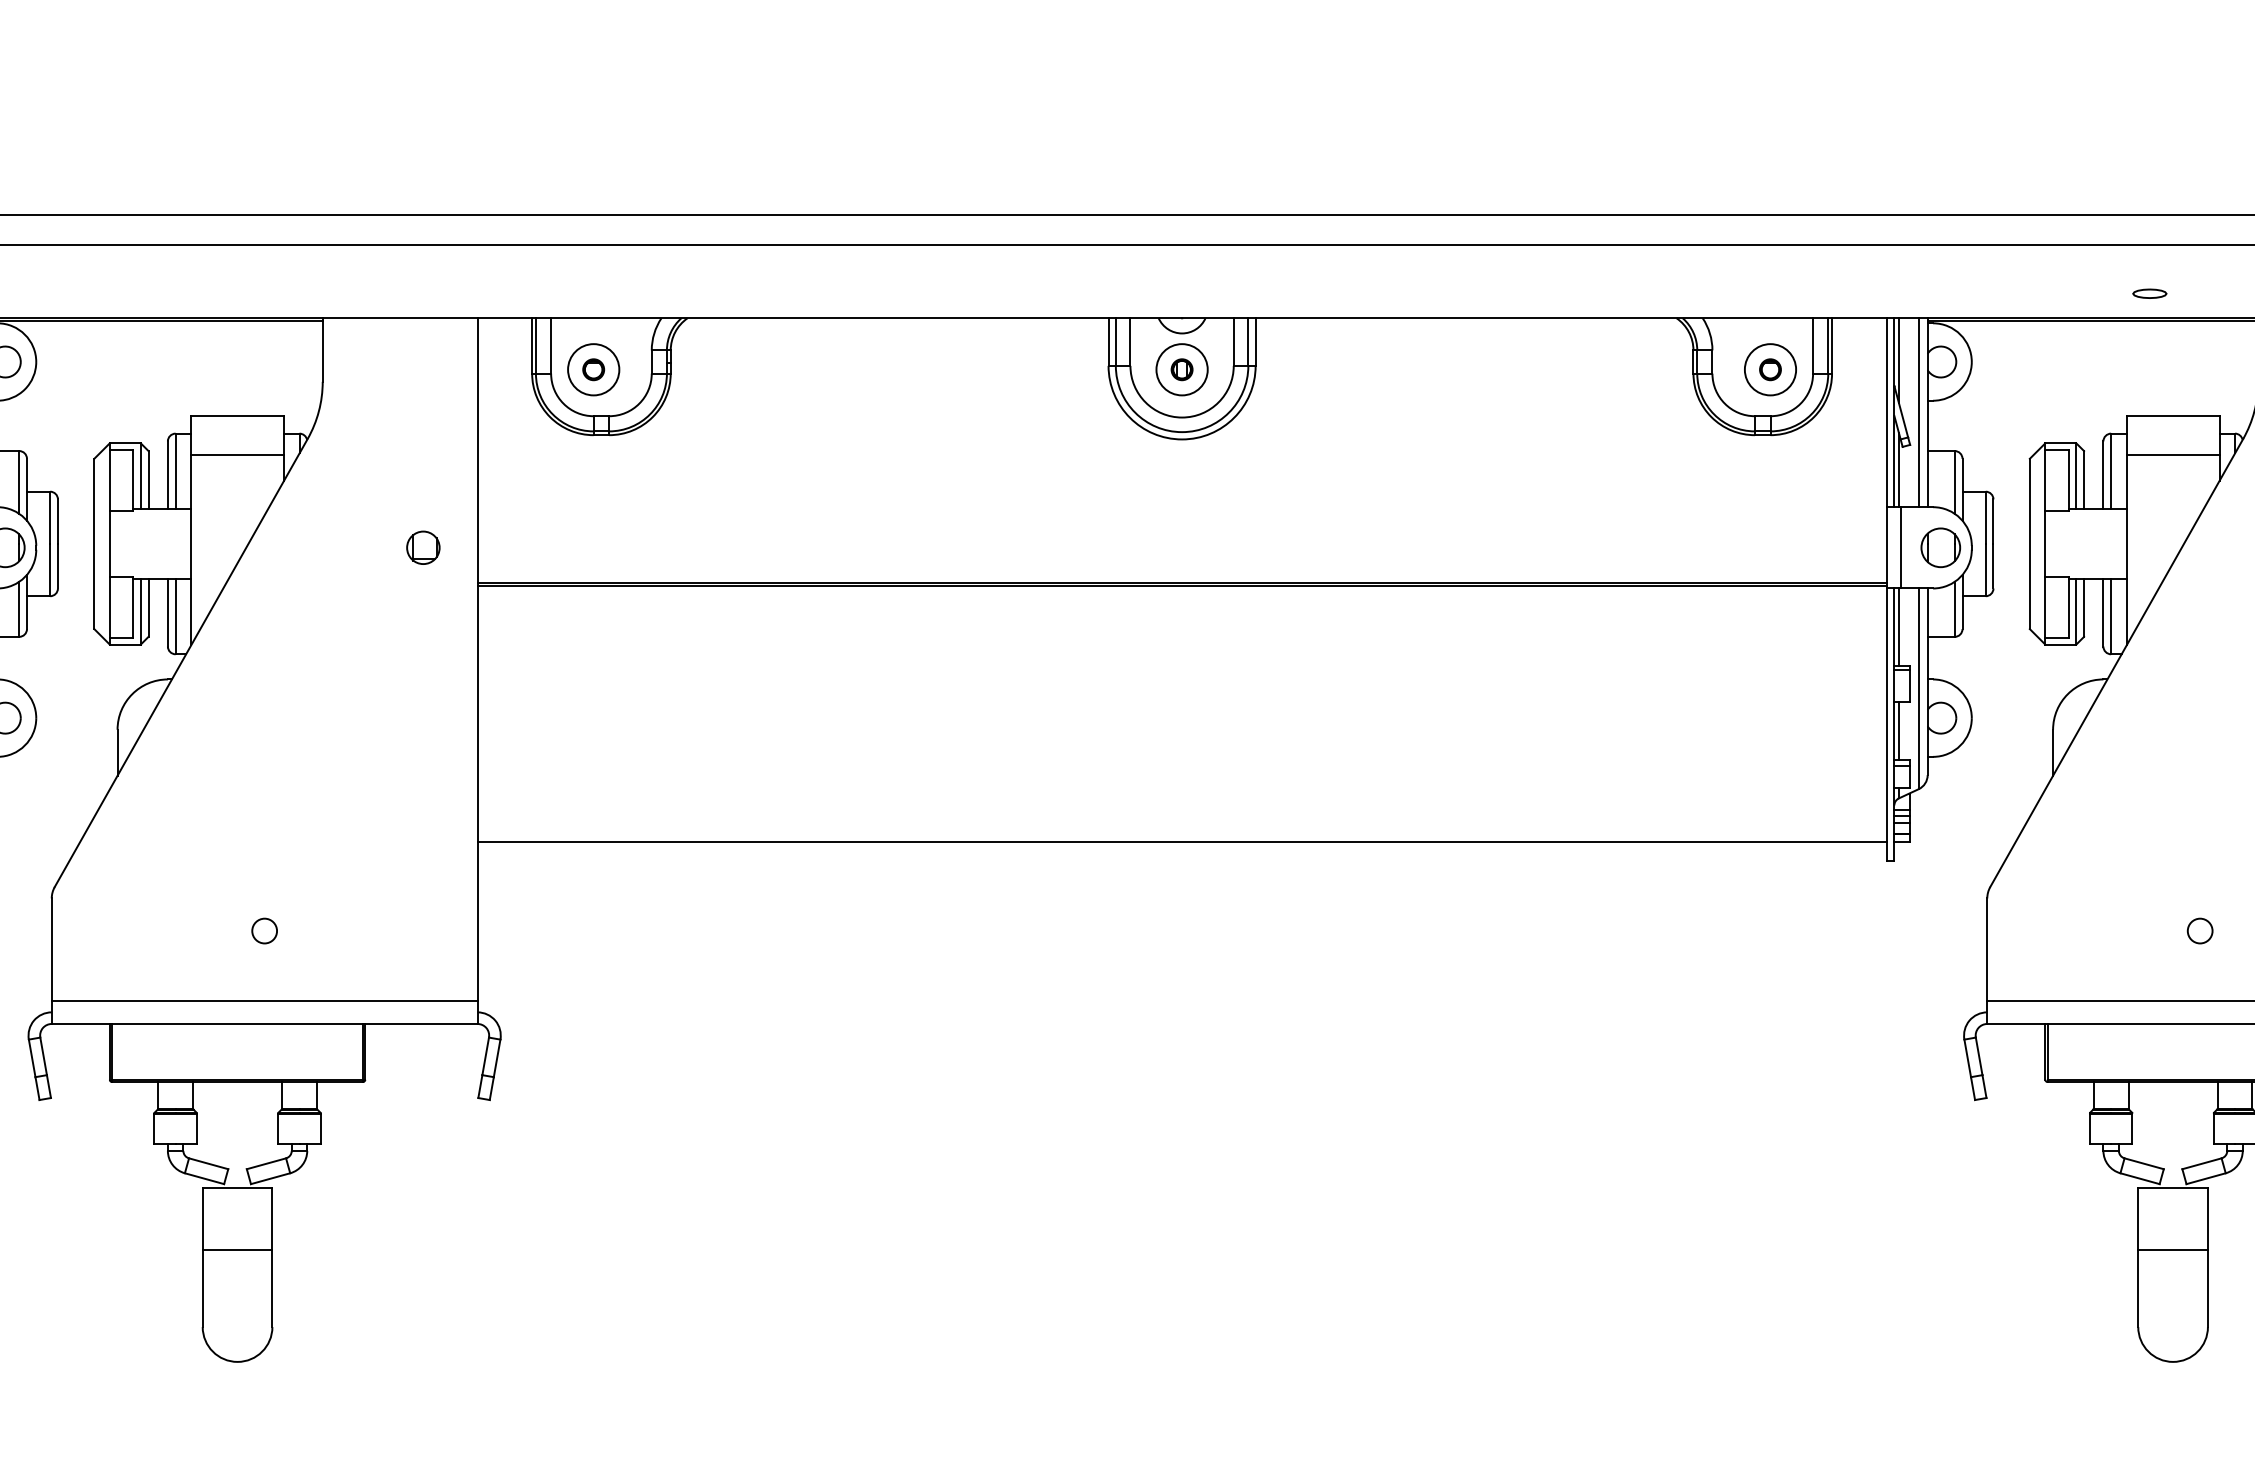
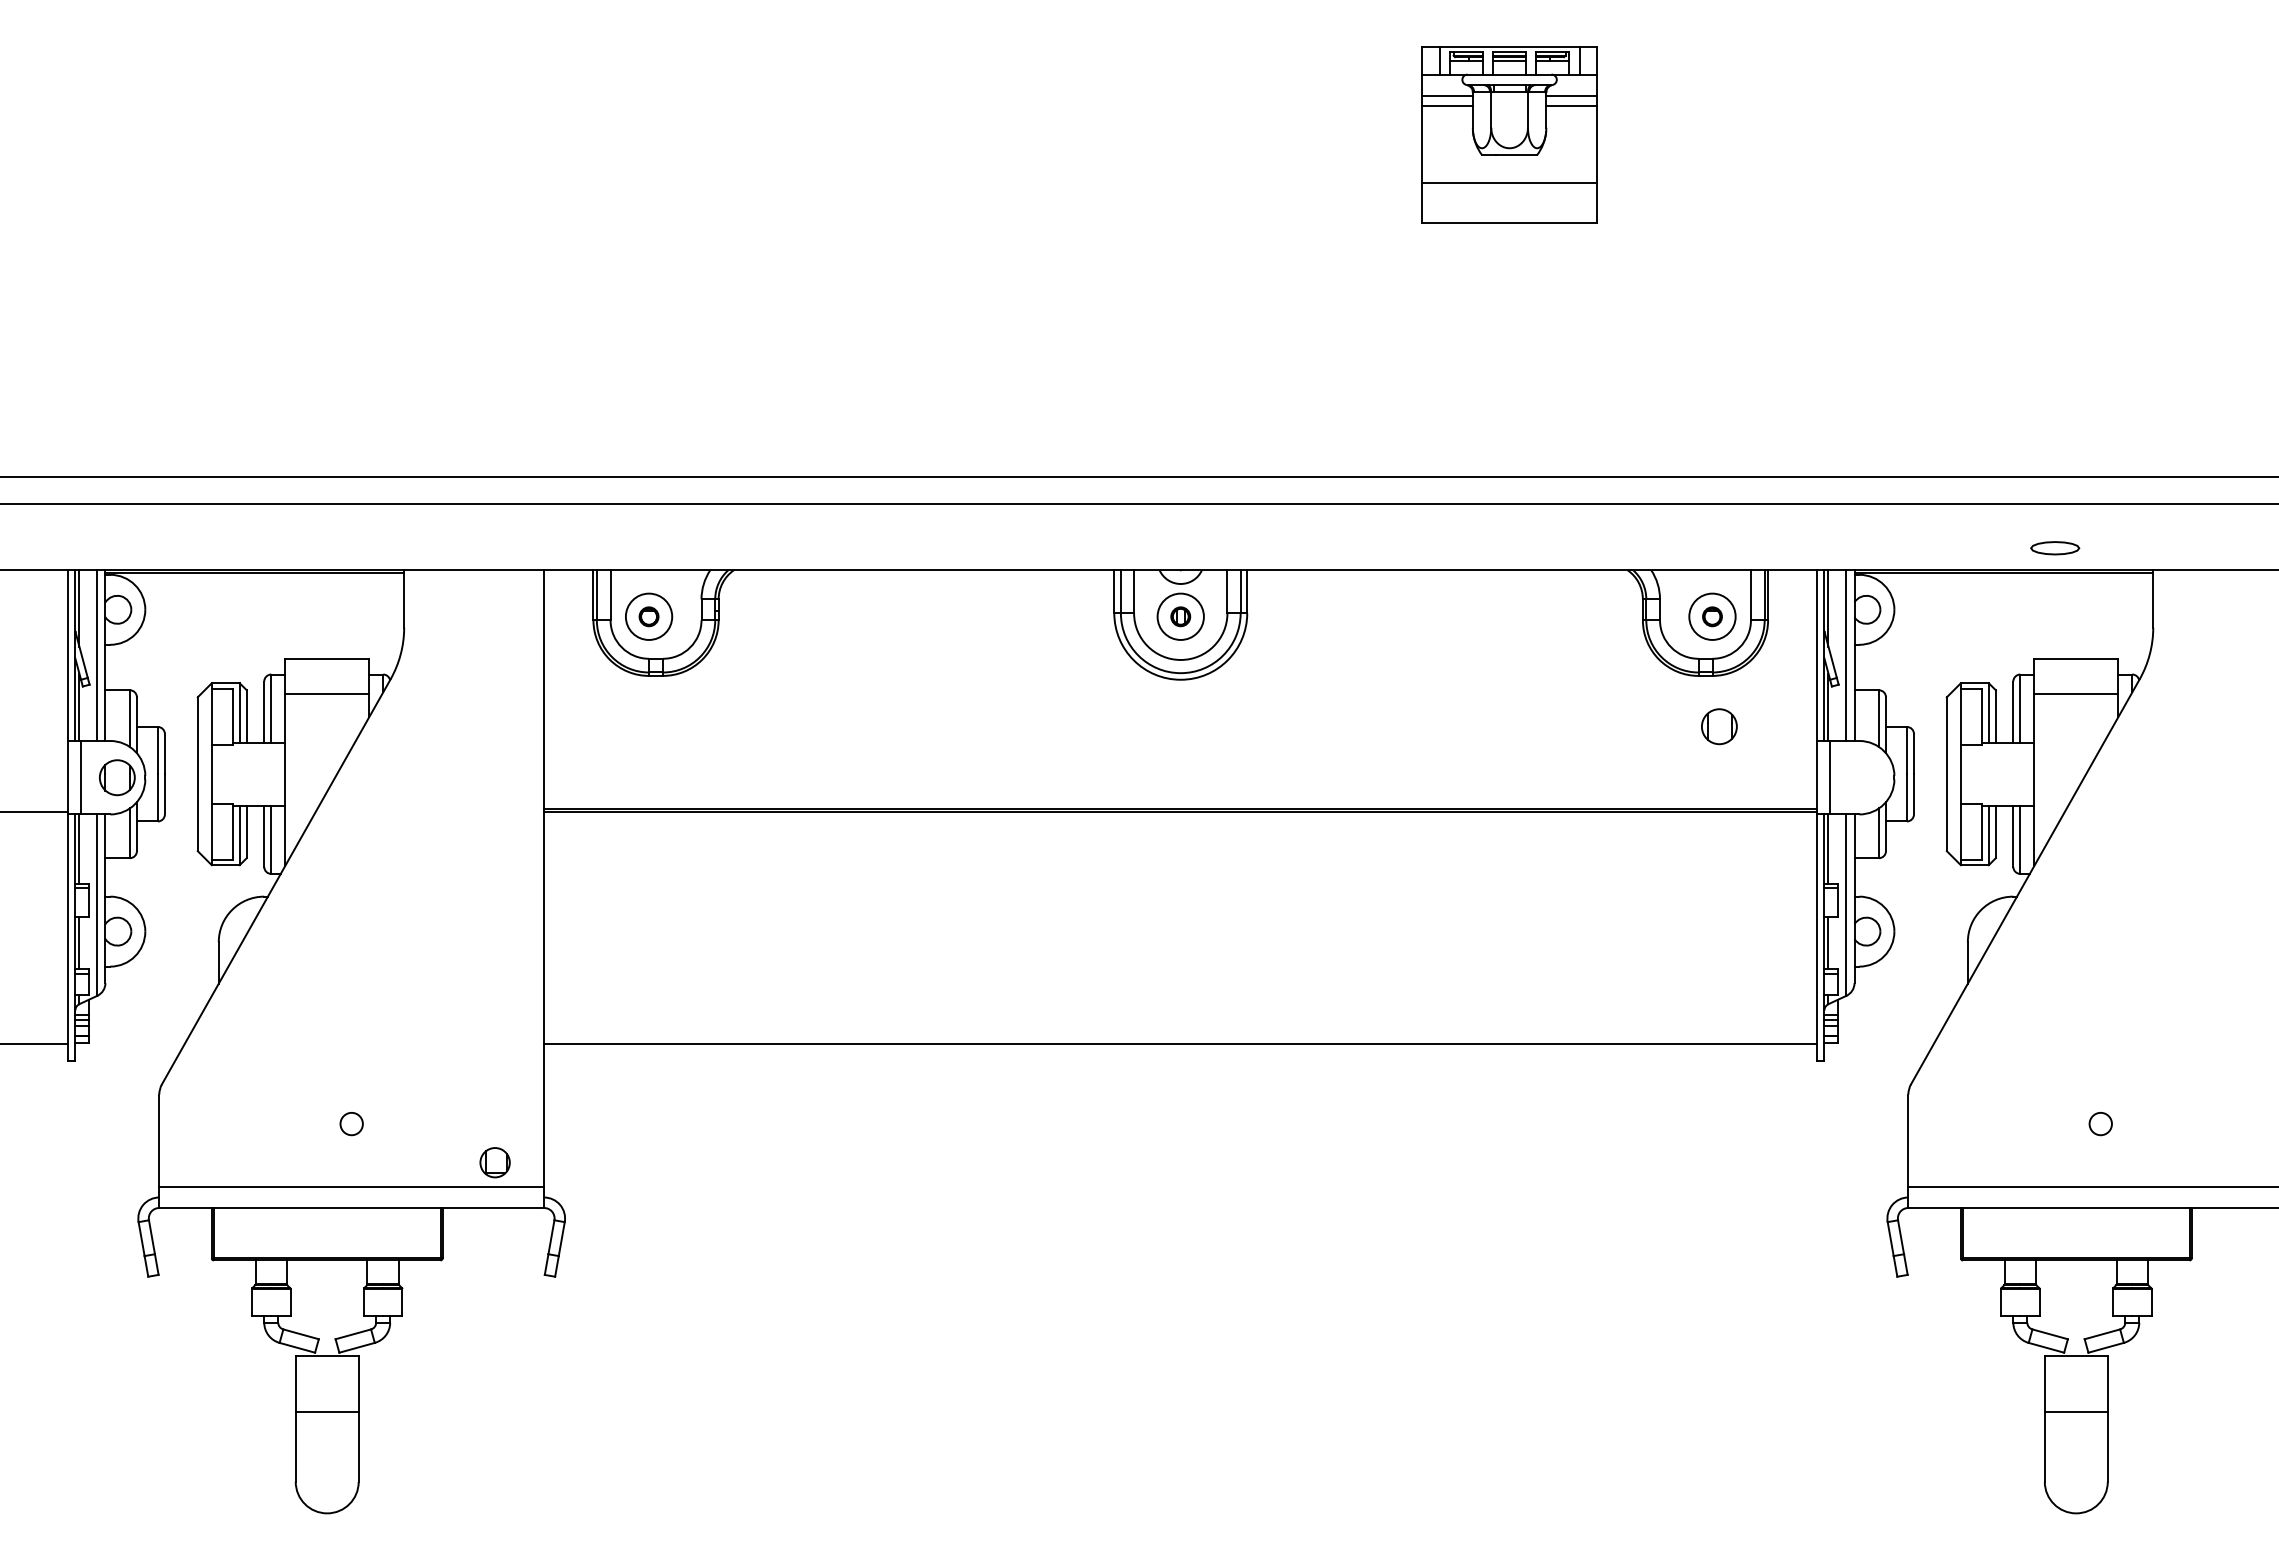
part: (2150, 293) -> (2055, 547), size x1.6
part: (422, 547) -> (494, 1162), moved
part: (1940, 547) -> (1719, 726), moved

